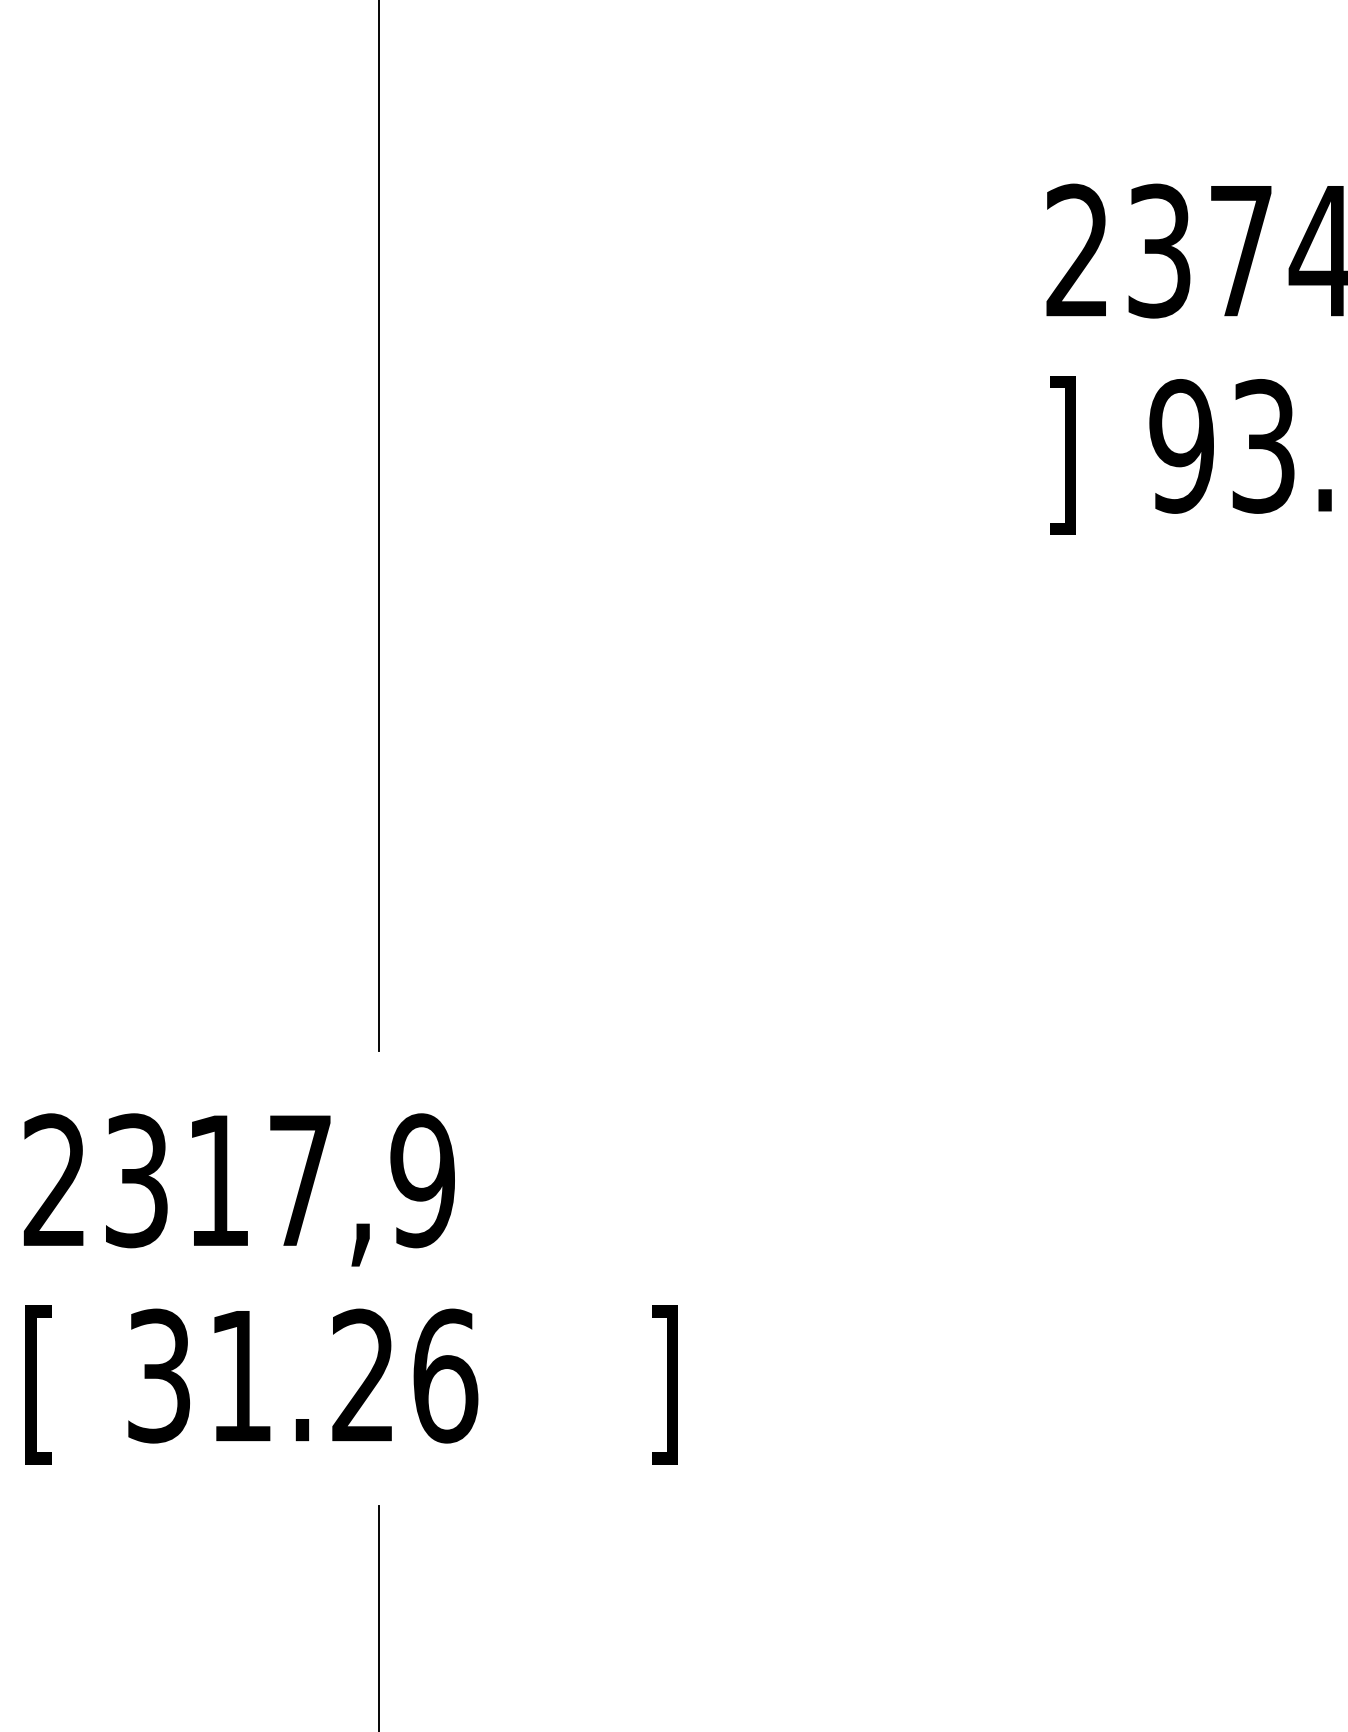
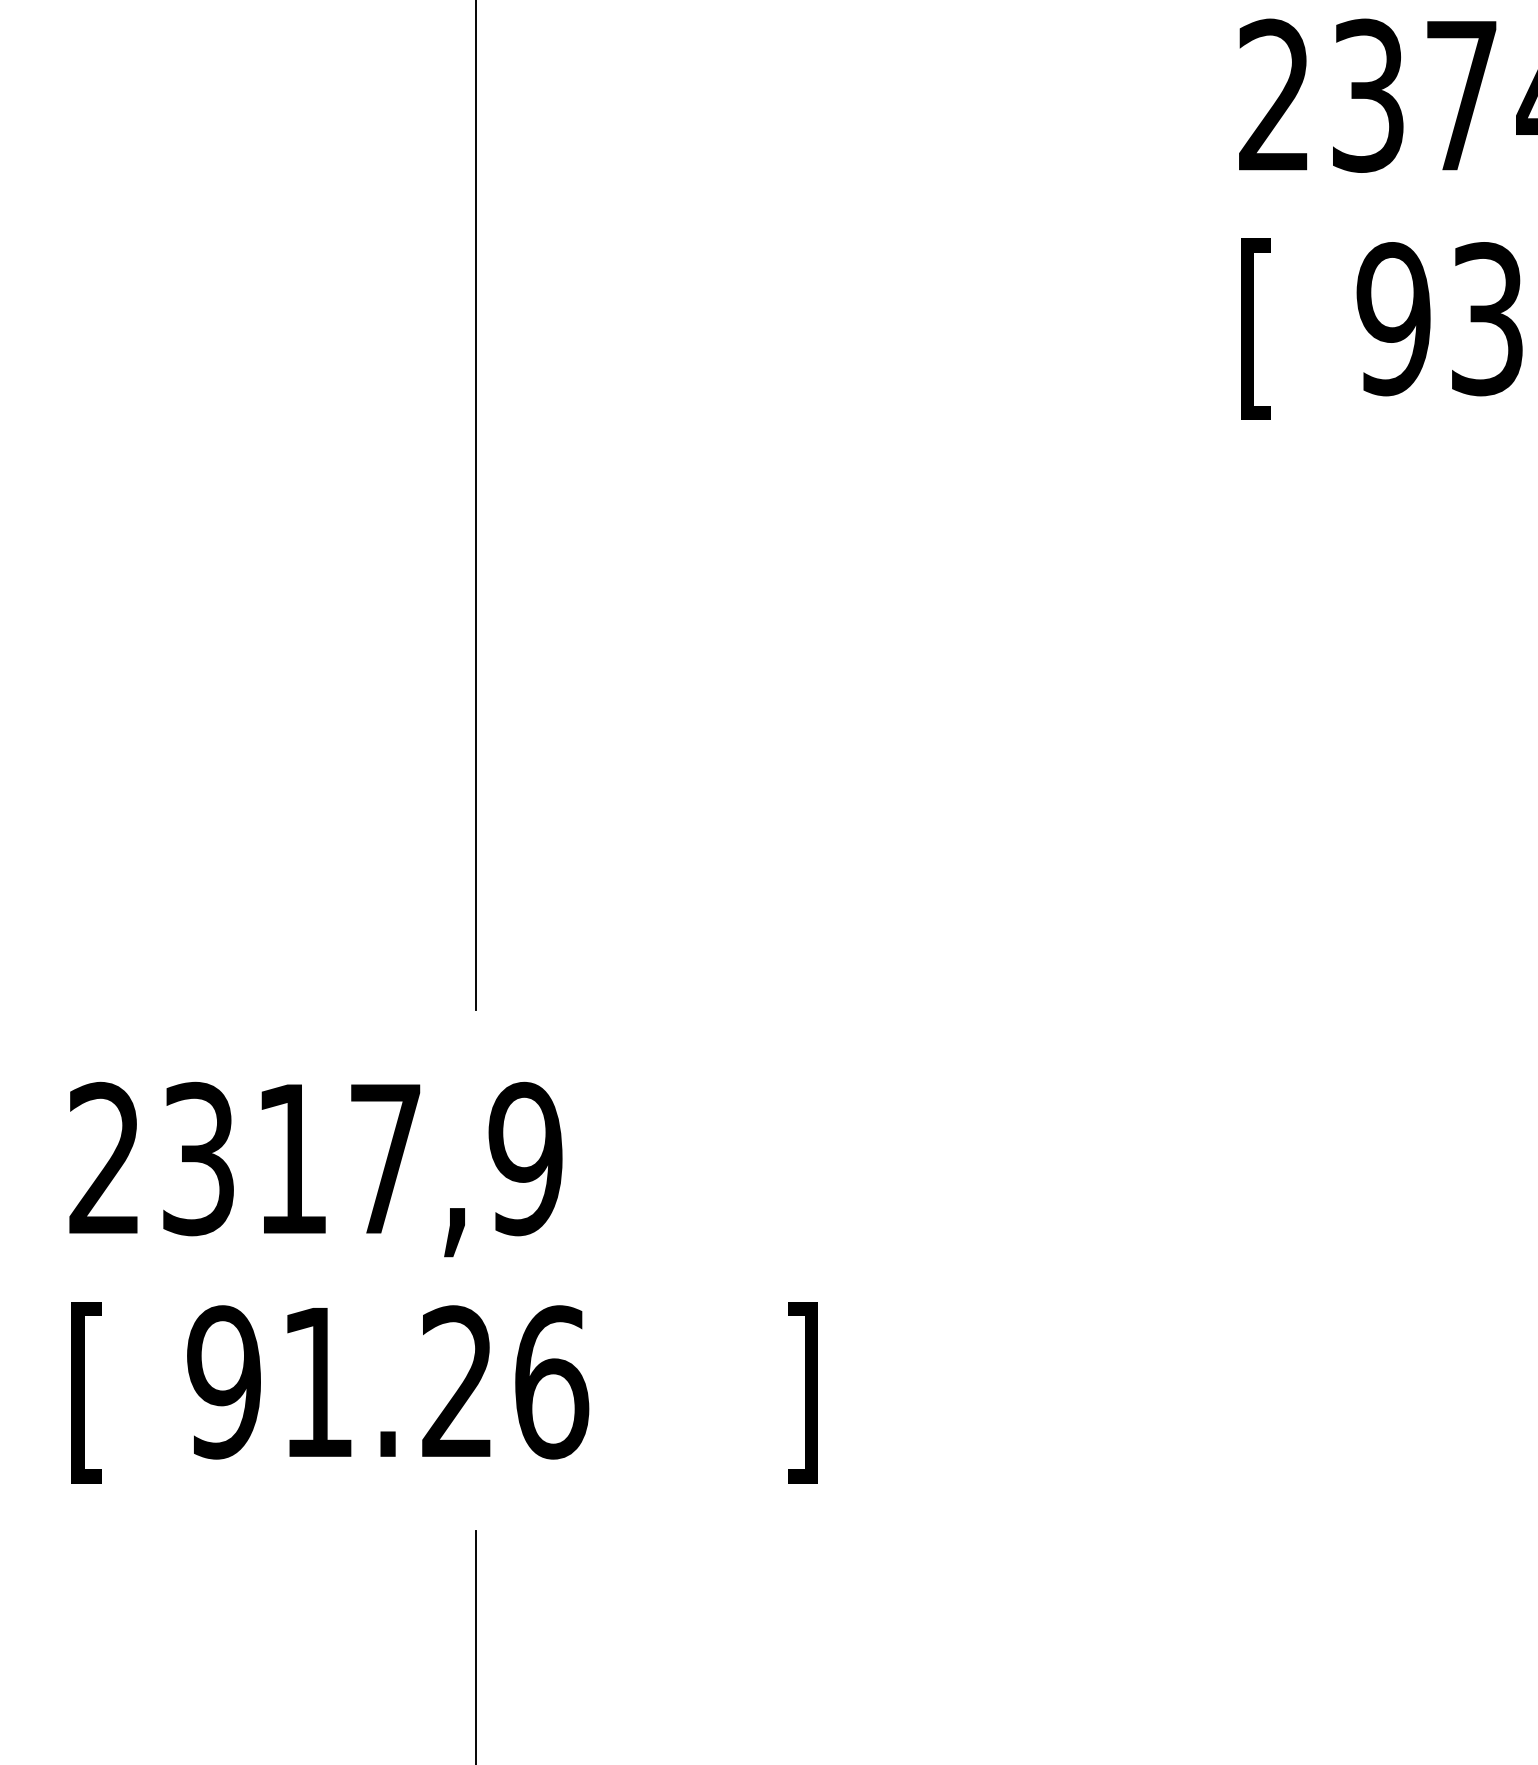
text: (1061, 455) -> (1256, 329), ] -> [
text: (158, 1375) -> (223, 1381), 31.26 -> 91.26

